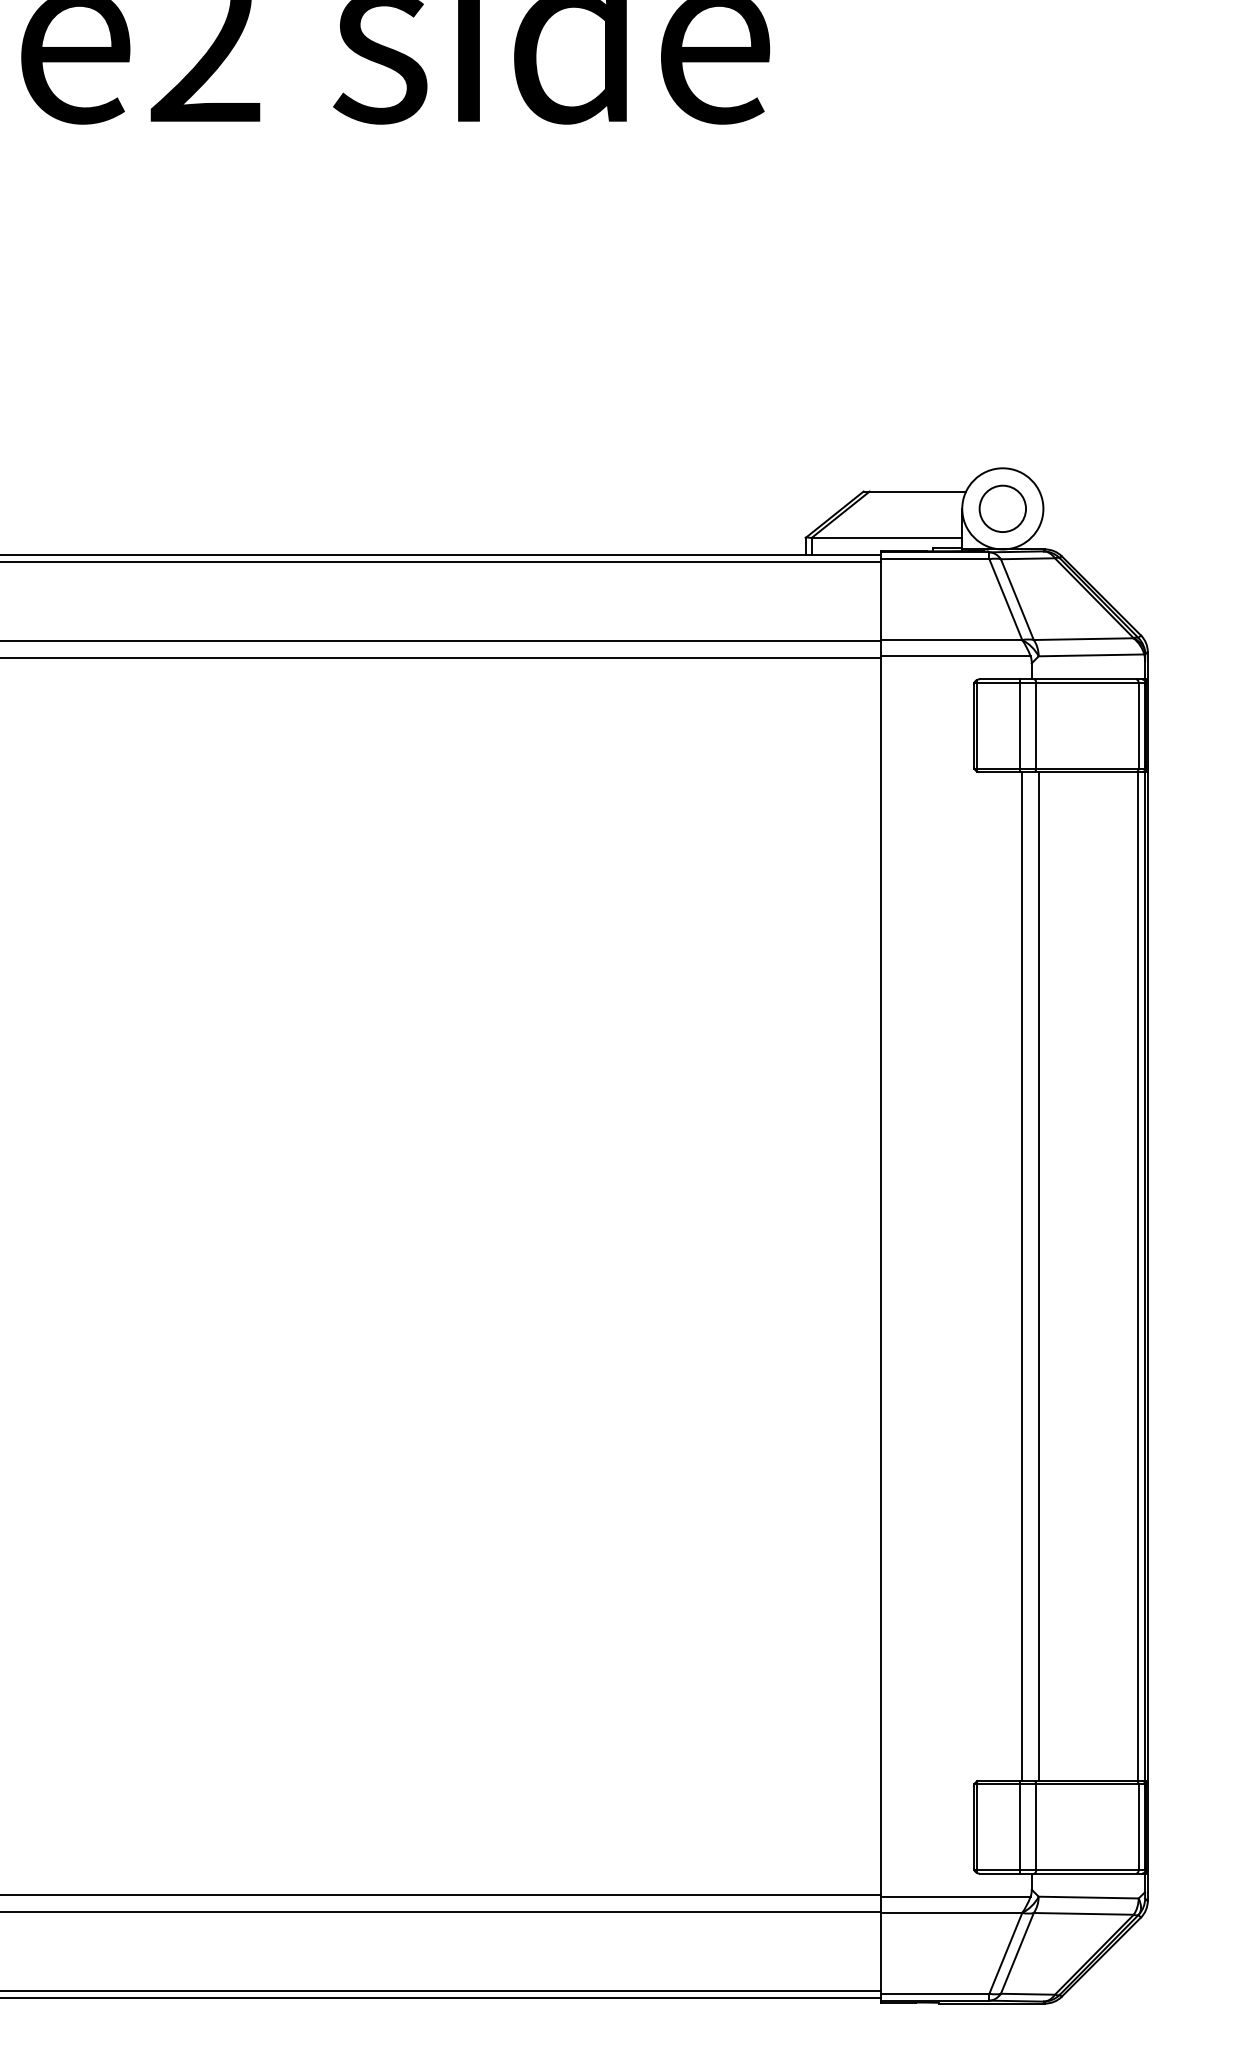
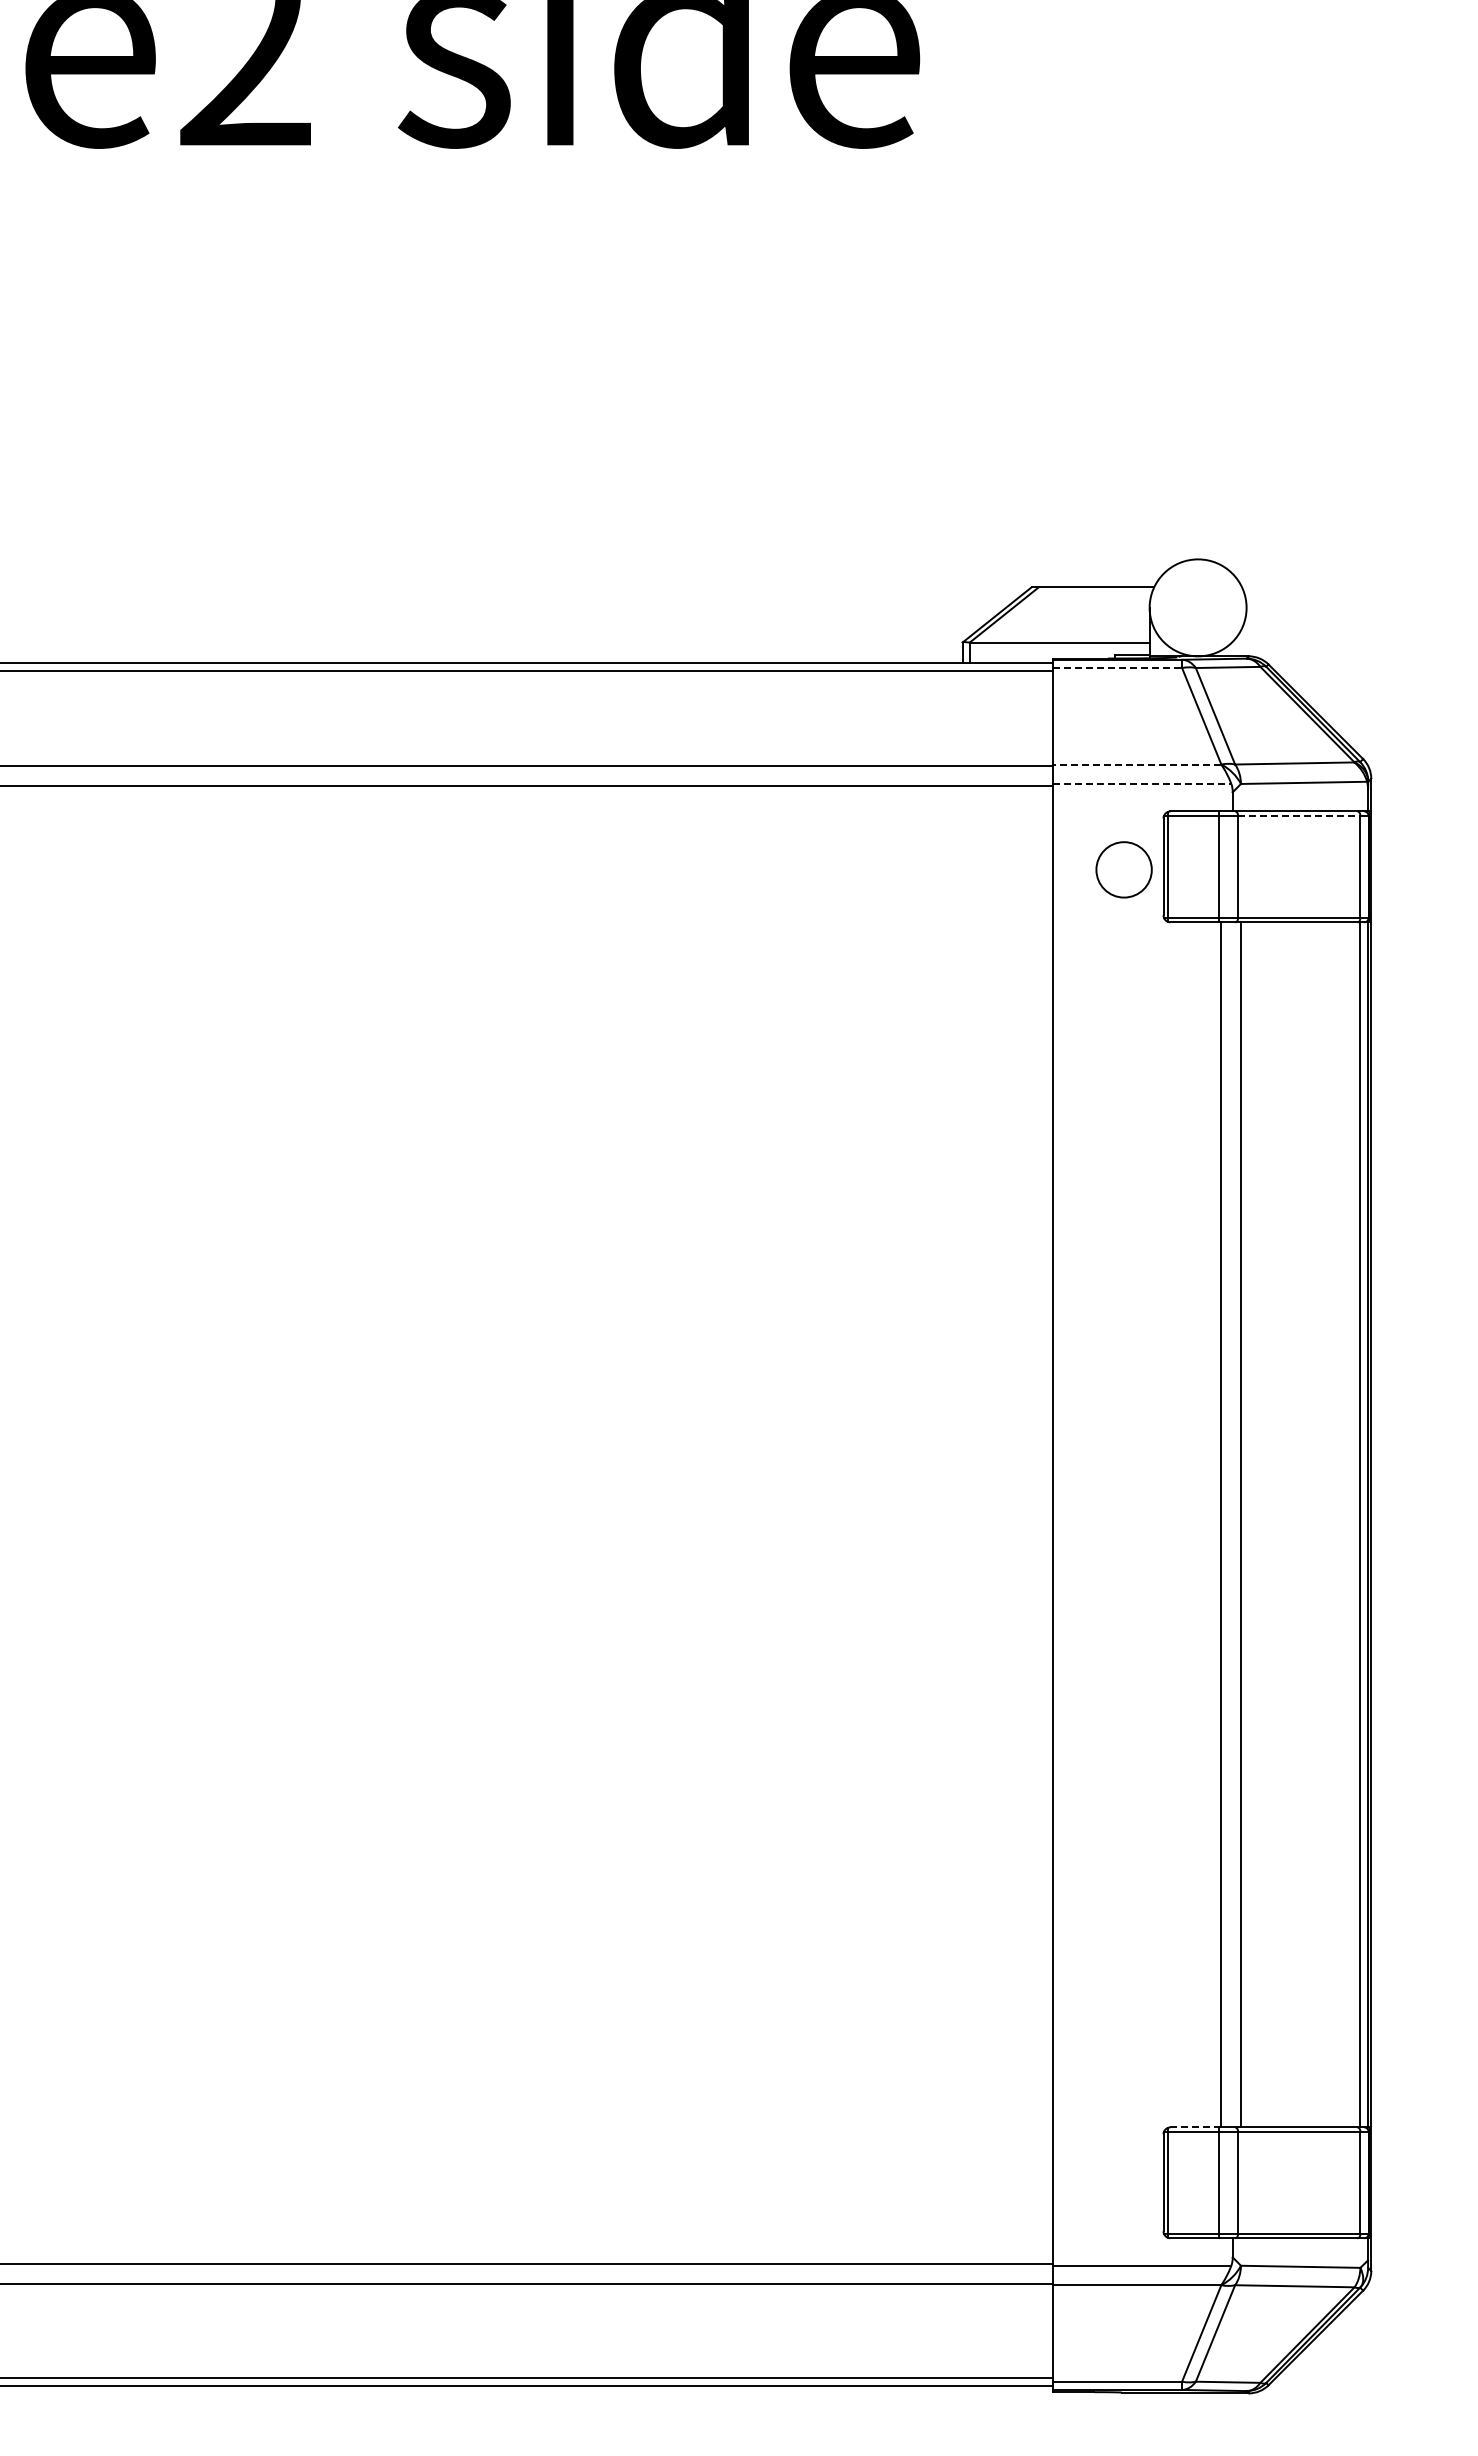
circle: (1002, 508) -> (1123, 869), moved
line: (935, 559) -> (1117, 668), solid -> dashed
line: (951, 640) -> (1136, 764), solid -> dashed
line: (956, 656) -> (1142, 784), solid -> dashed
line: (1087, 682) -> (1299, 815), solid -> dashed
line: (1001, 1780) -> (1196, 2127), solid -> dashed

